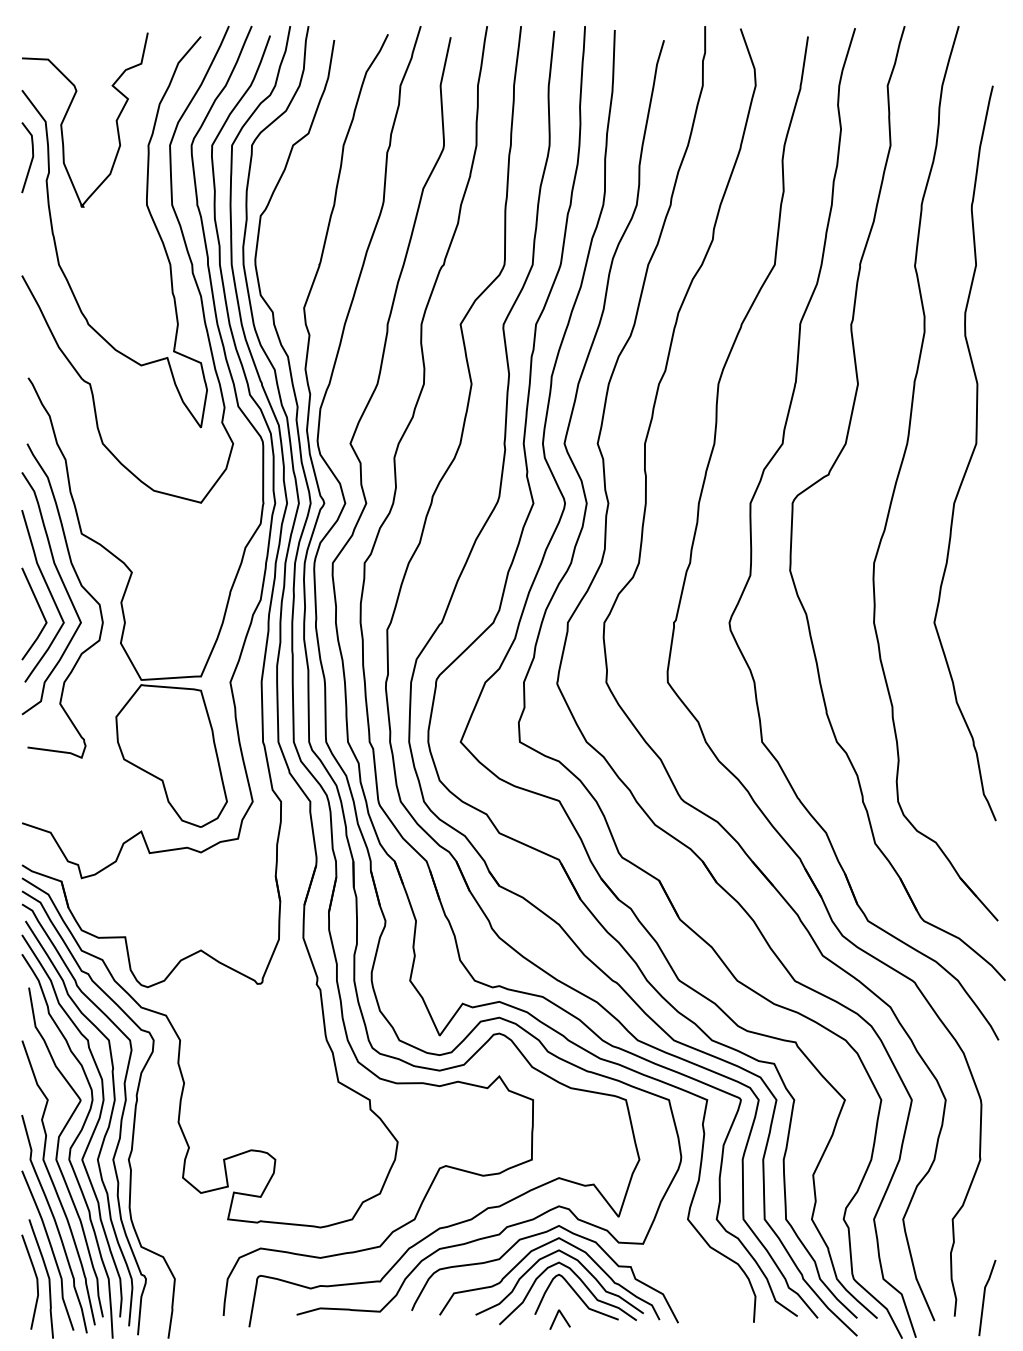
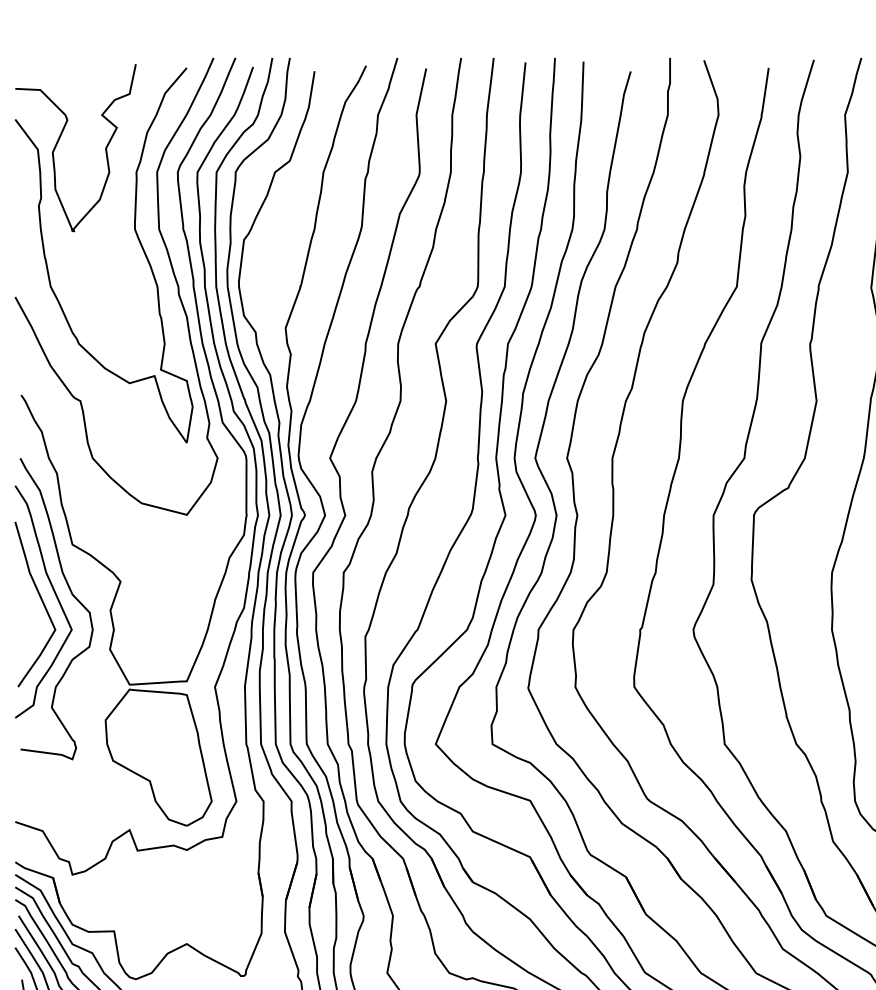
line: (31, 158) -> (24, 184), removed
line: (40, 611) -> (32, 619), removed

